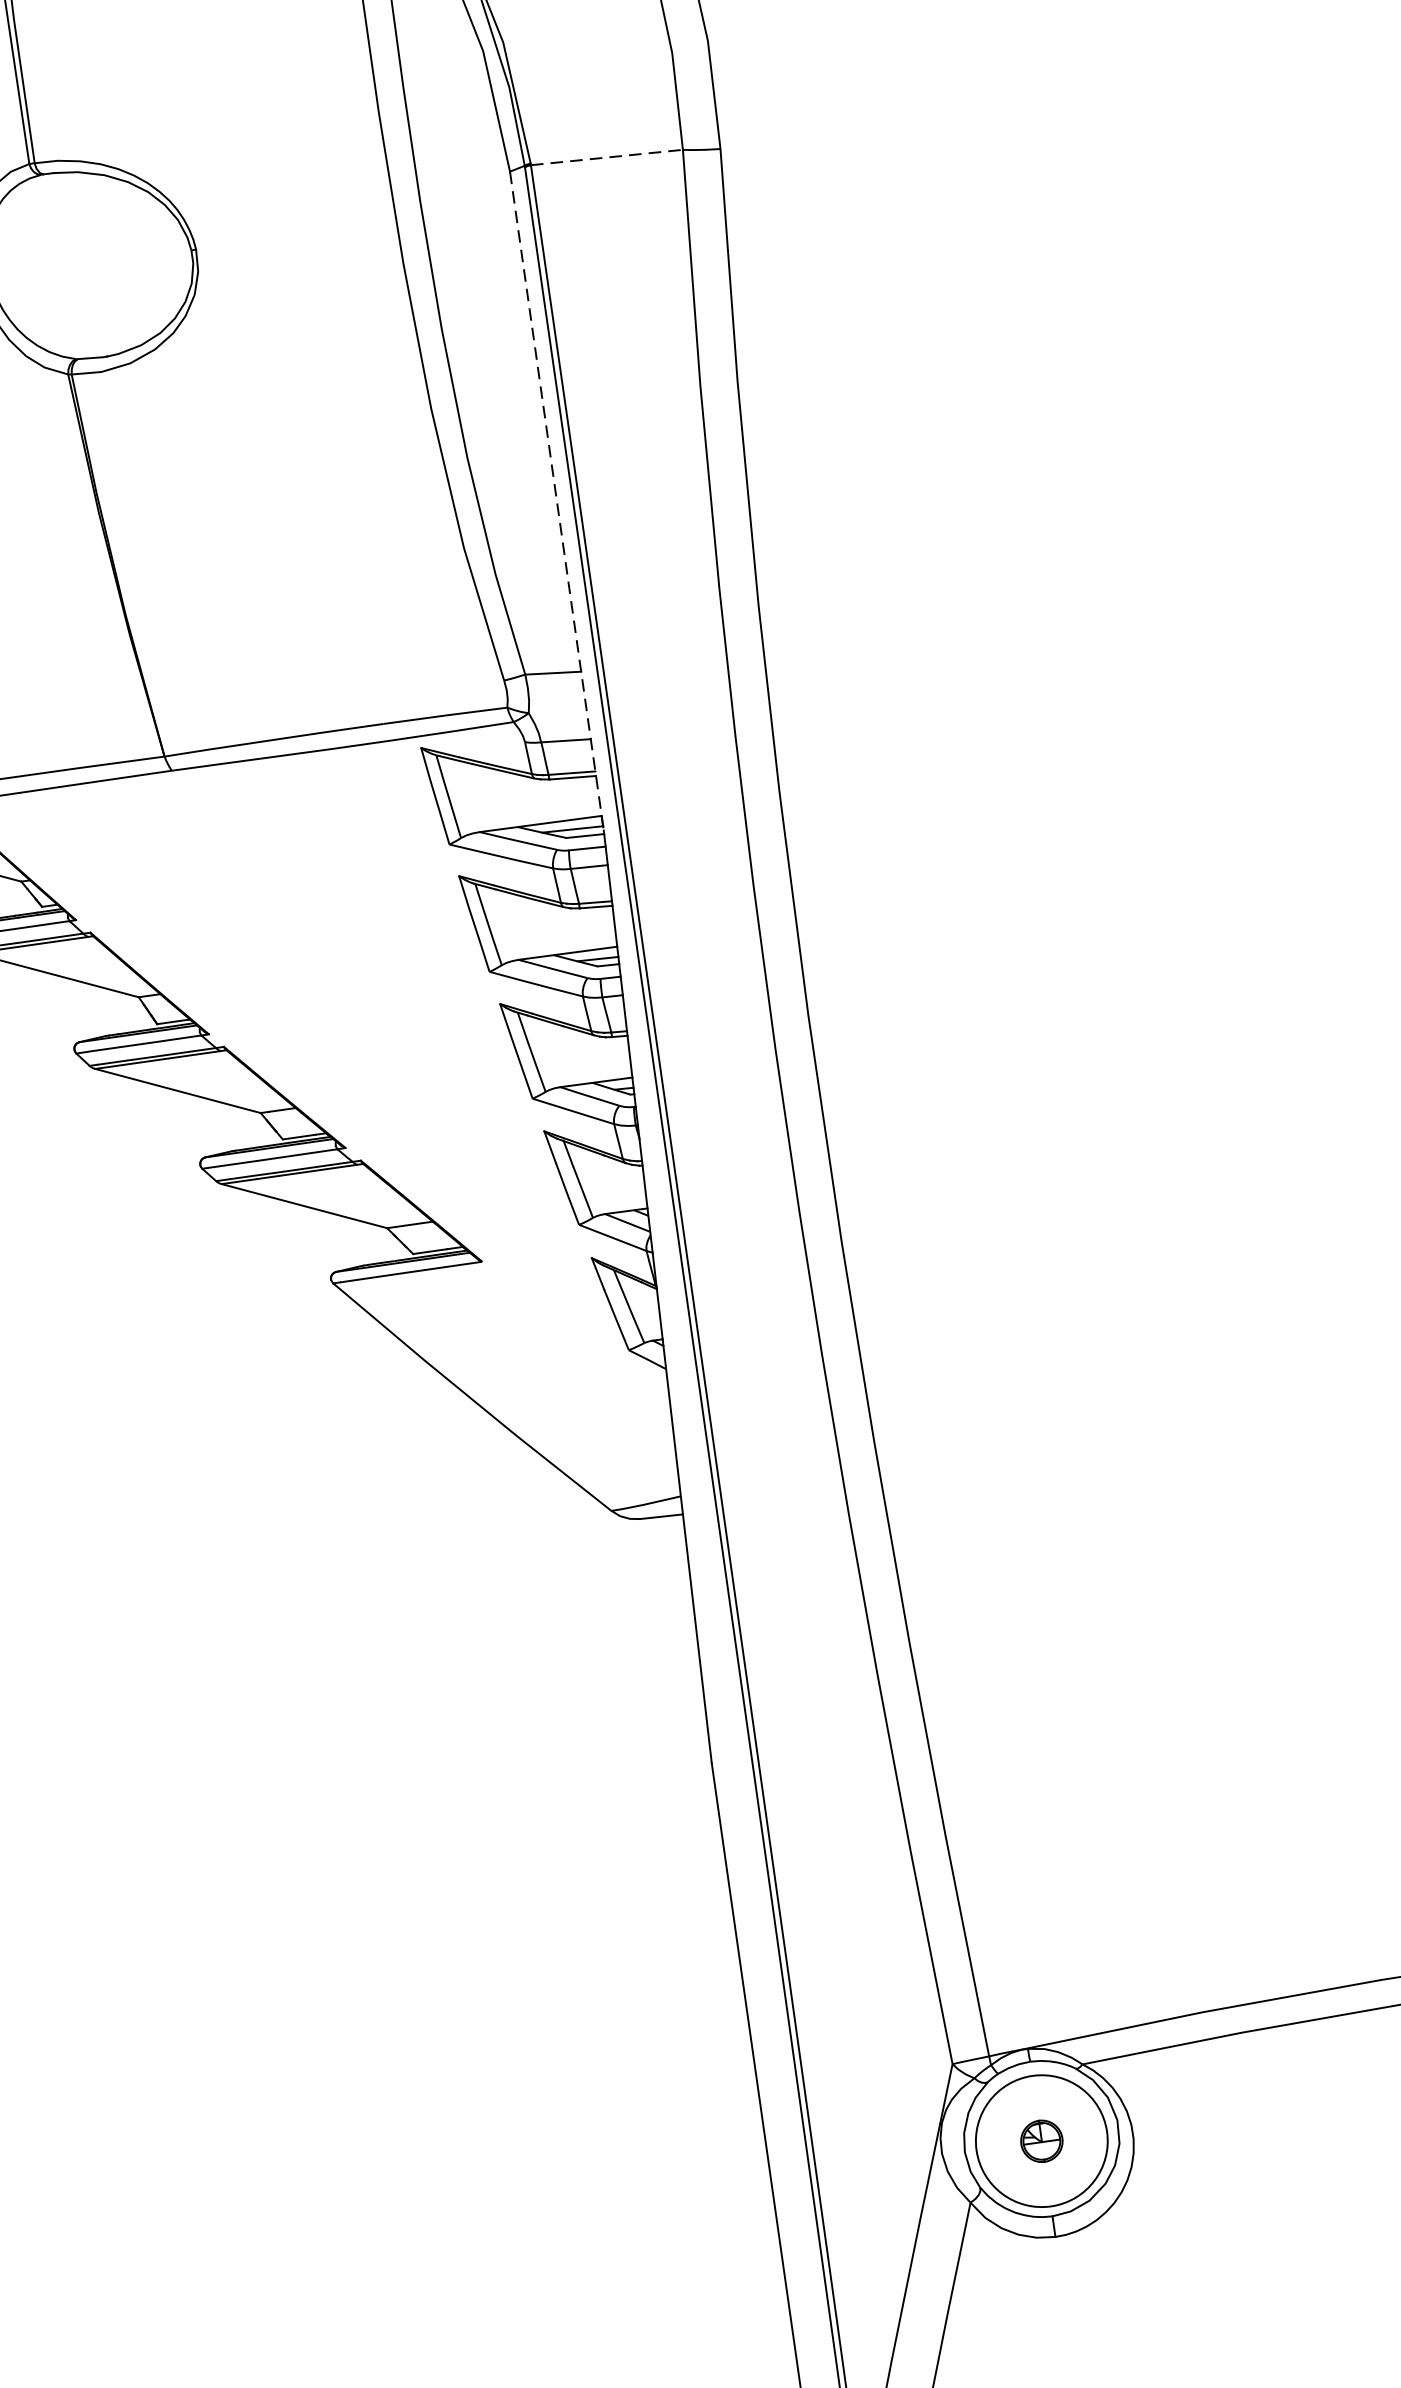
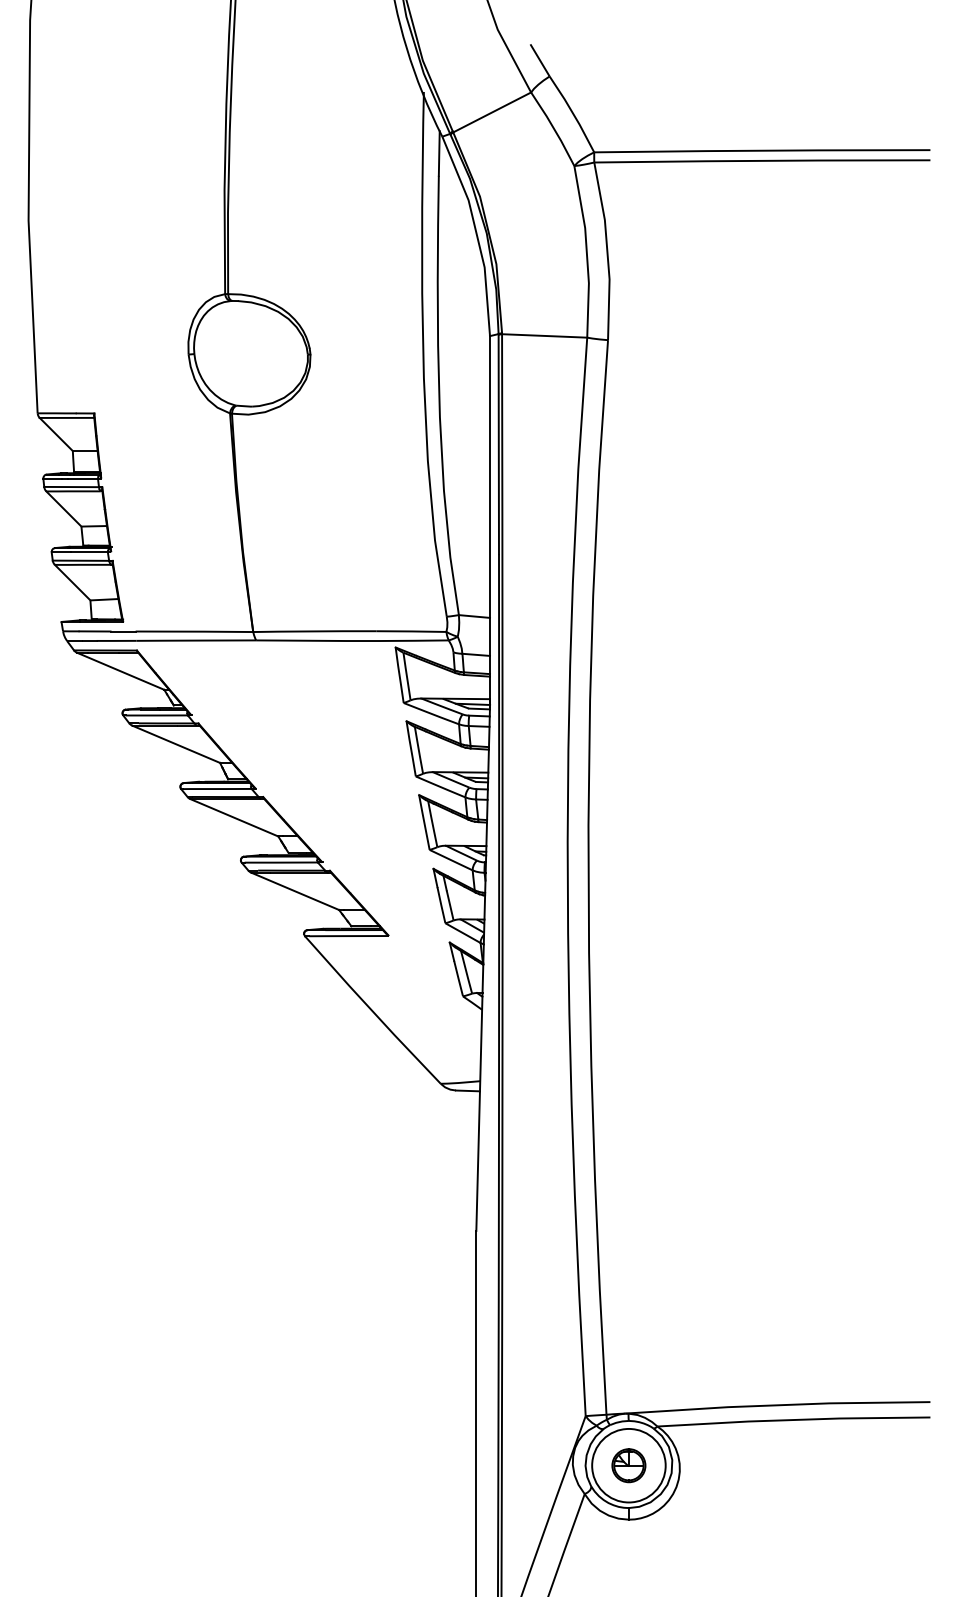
line: (606, 156) -> (544, 335), dashed -> solid
line: (557, 500) -> (490, 521), dashed -> solid
part: (1041, 2140) -> (628, 1465), size x1.43

